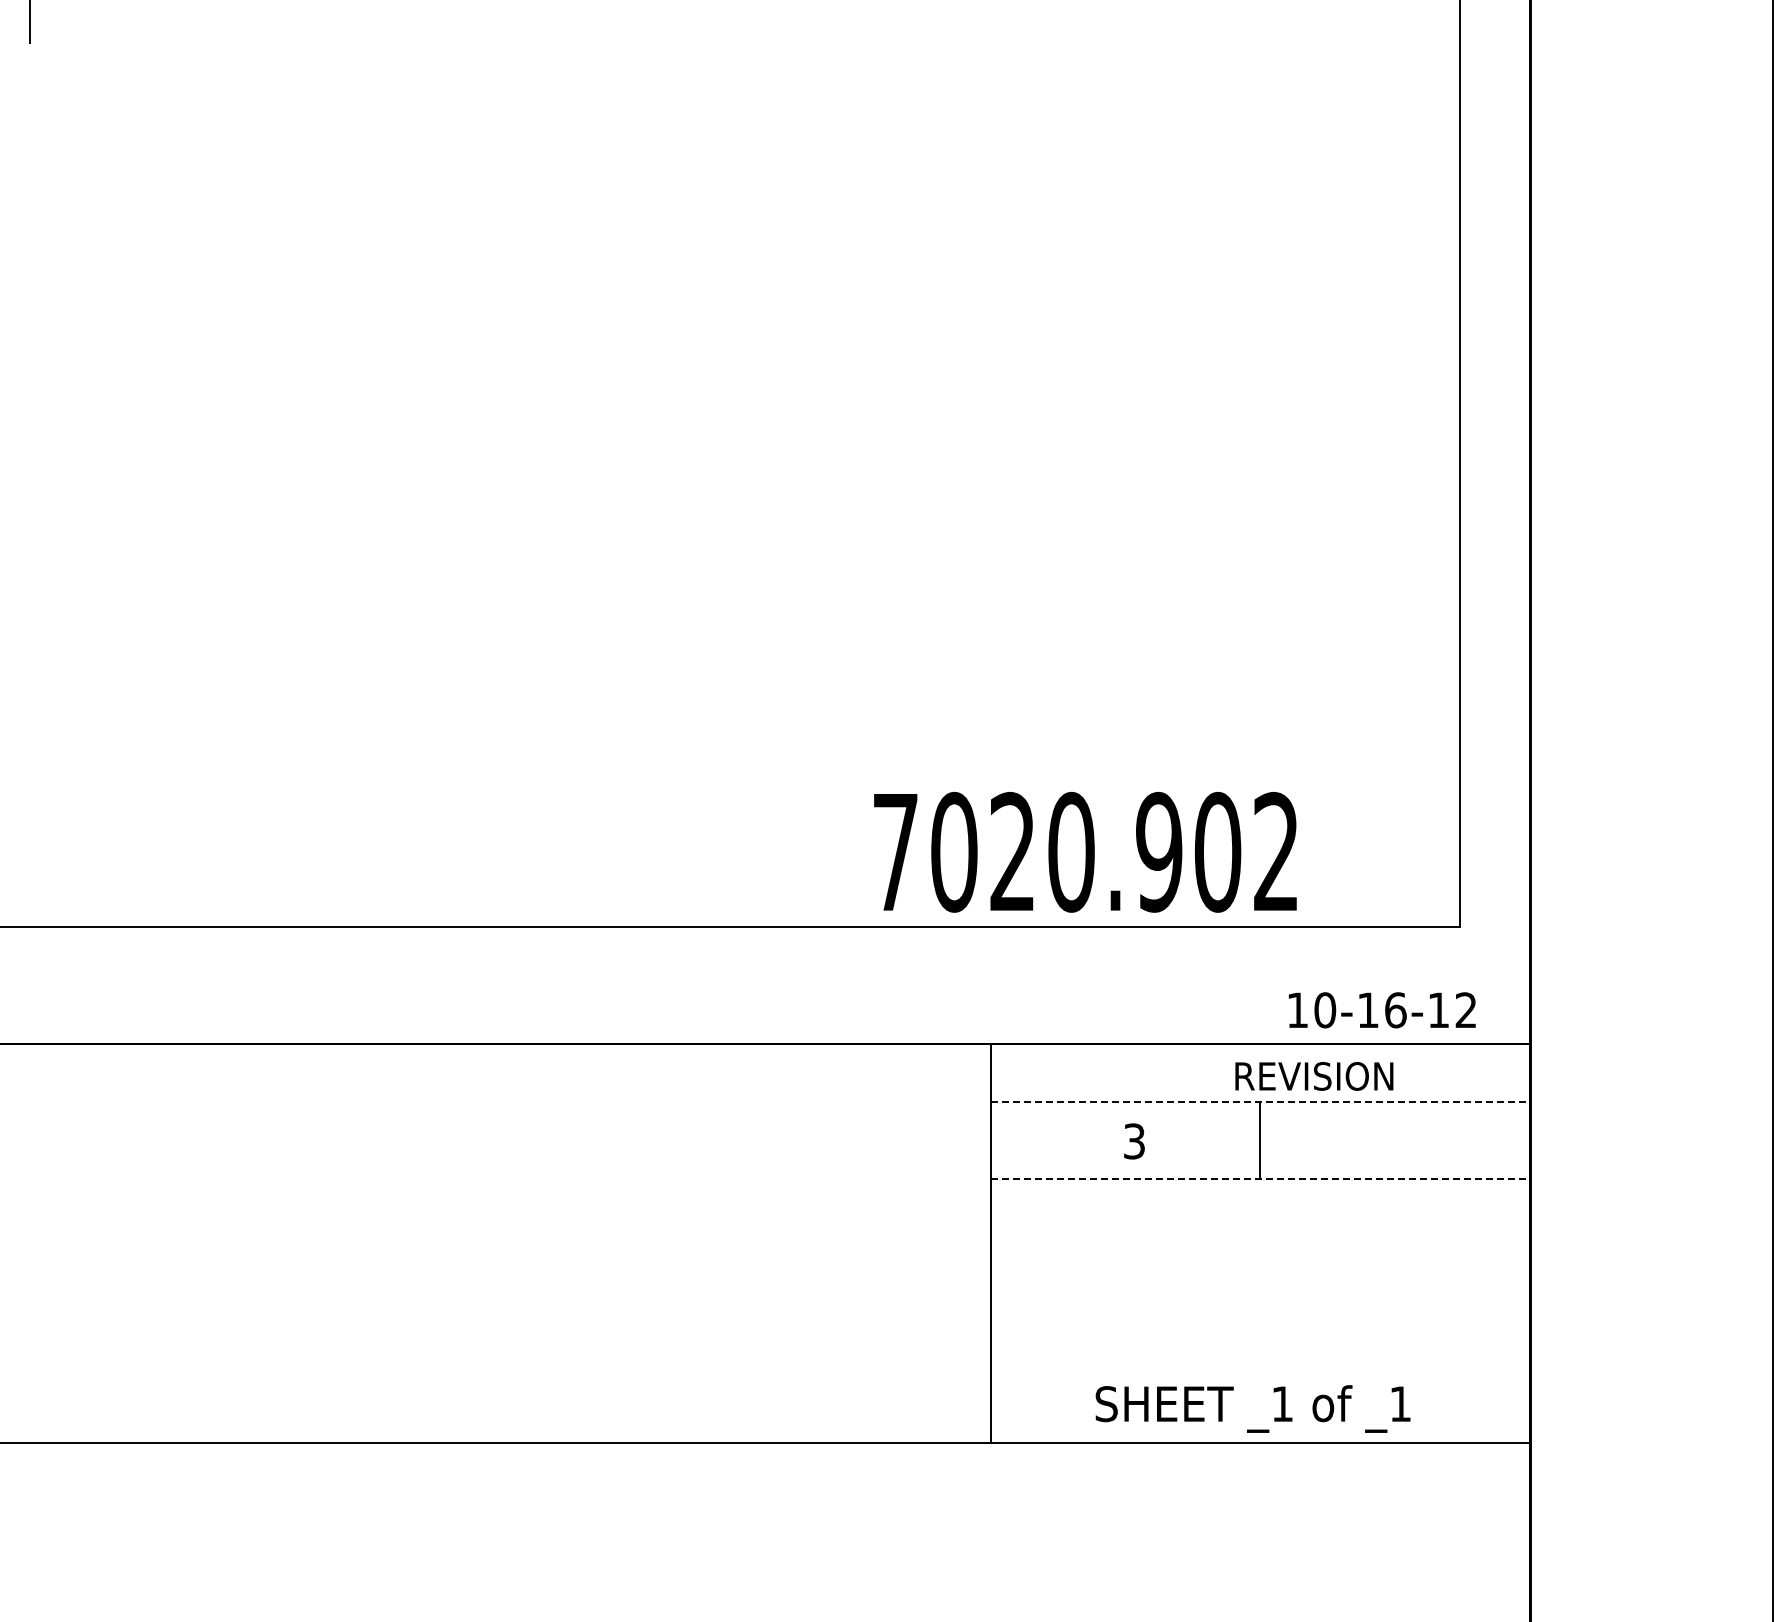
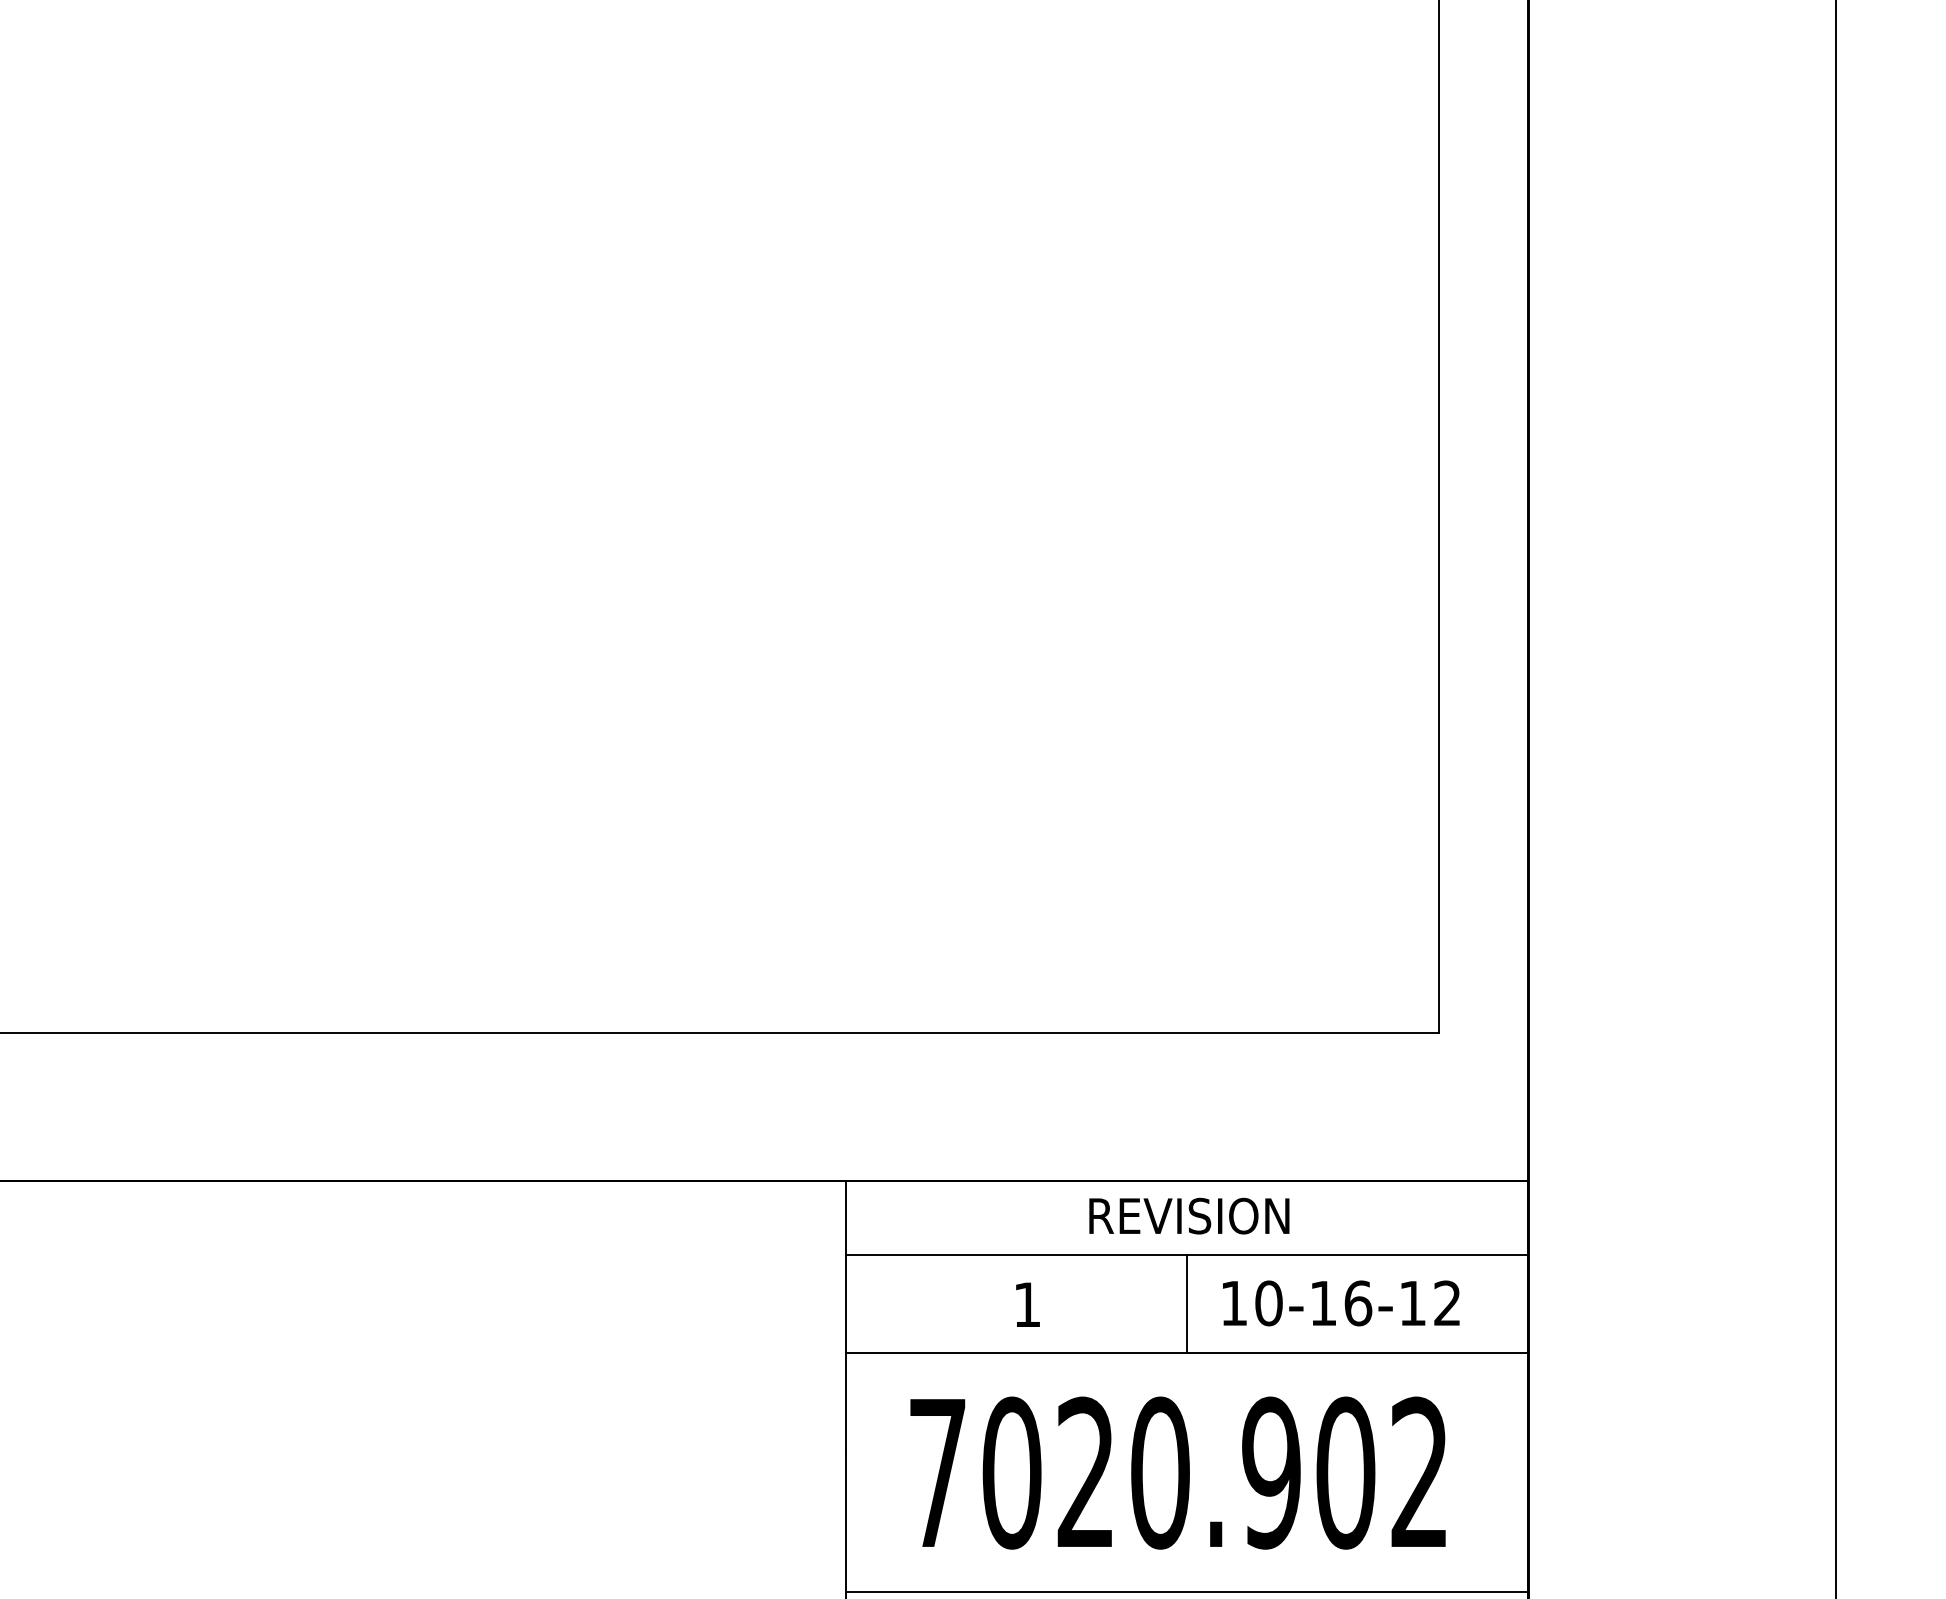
text: (1085, 851) -> (1178, 1472), moved
text: (1381, 1010) -> (1340, 1303), moved
text: (1314, 1076) -> (1189, 1216), moved
line: (1260, 1101) -> (1186, 1254), dashed -> solid
text: (1134, 1141) -> (1027, 1304), 3 -> 1
line: (1260, 1179) -> (1186, 1353), dashed -> solid
line: (1259, 1368) -> (1185, 1592), added

